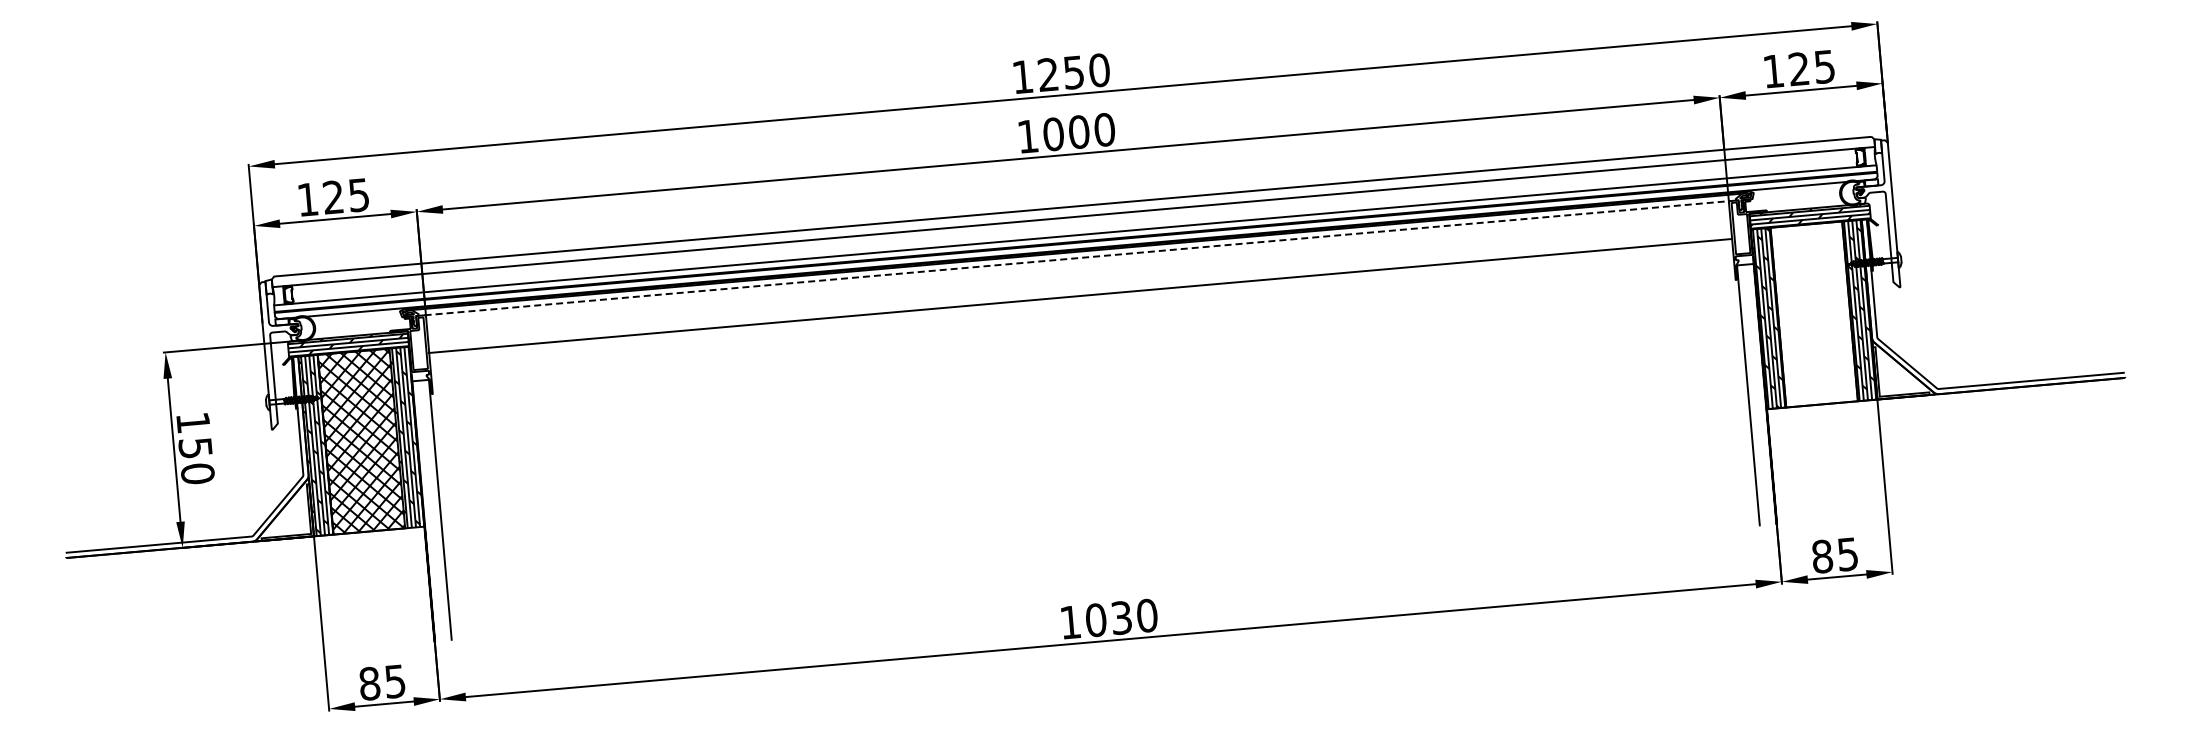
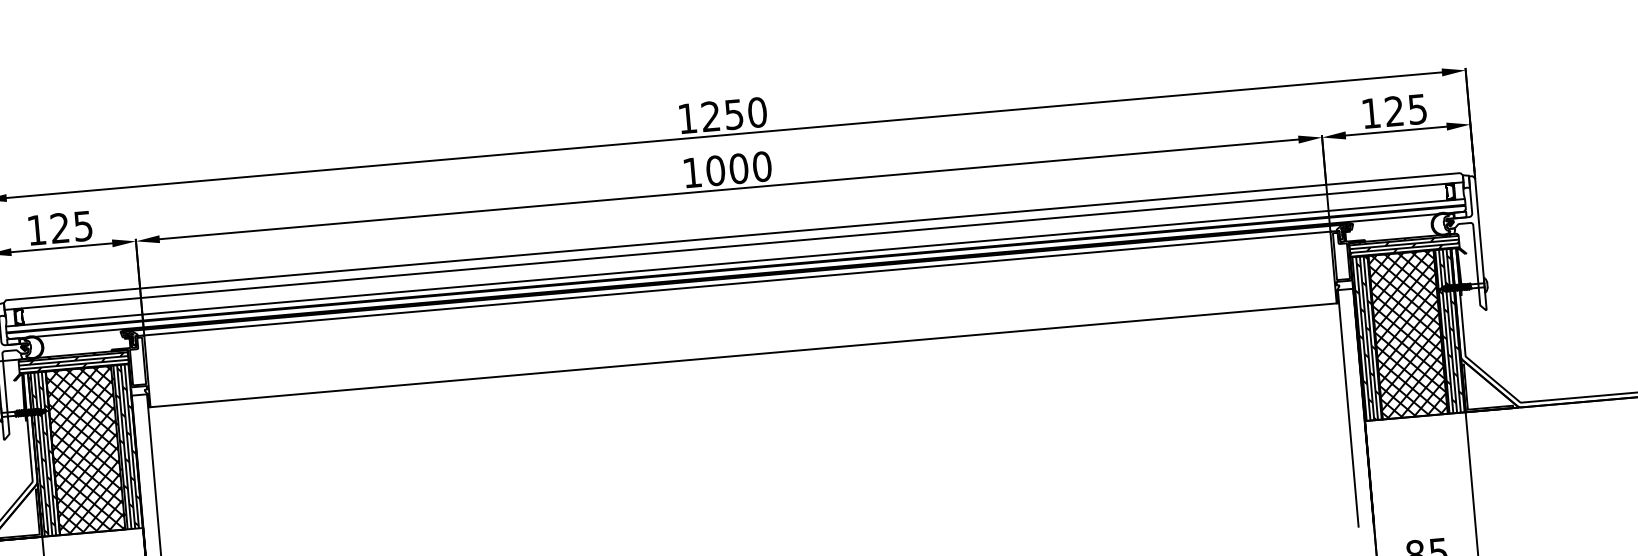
line: (1077, 258) -> (737, 283), dashed -> solid
line: (1080, 296) -> (743, 355), moved
hatch: (1814, 314) -> (1408, 334), added

